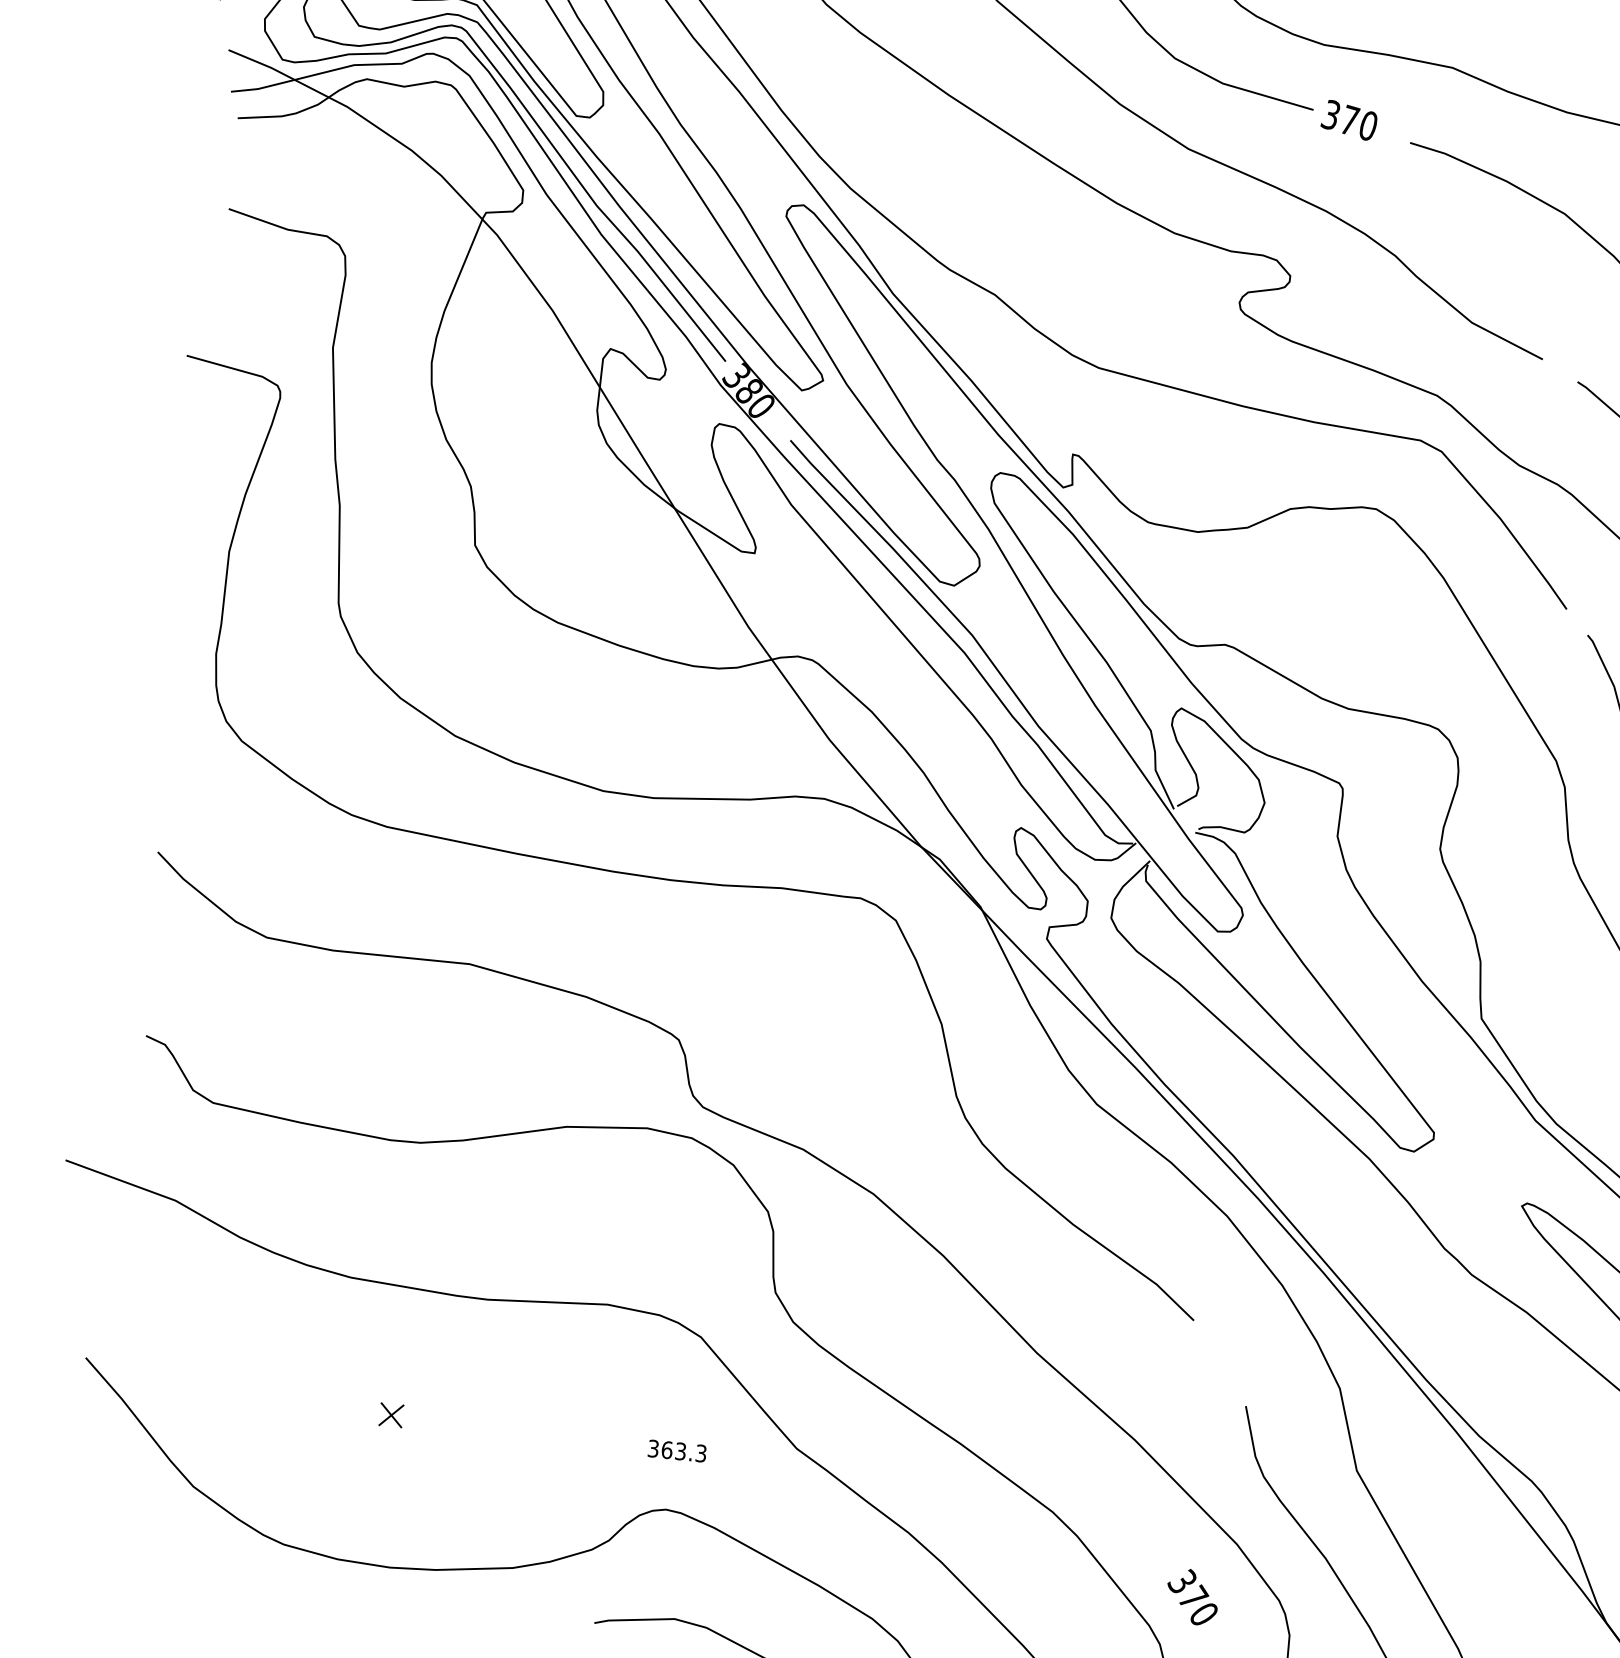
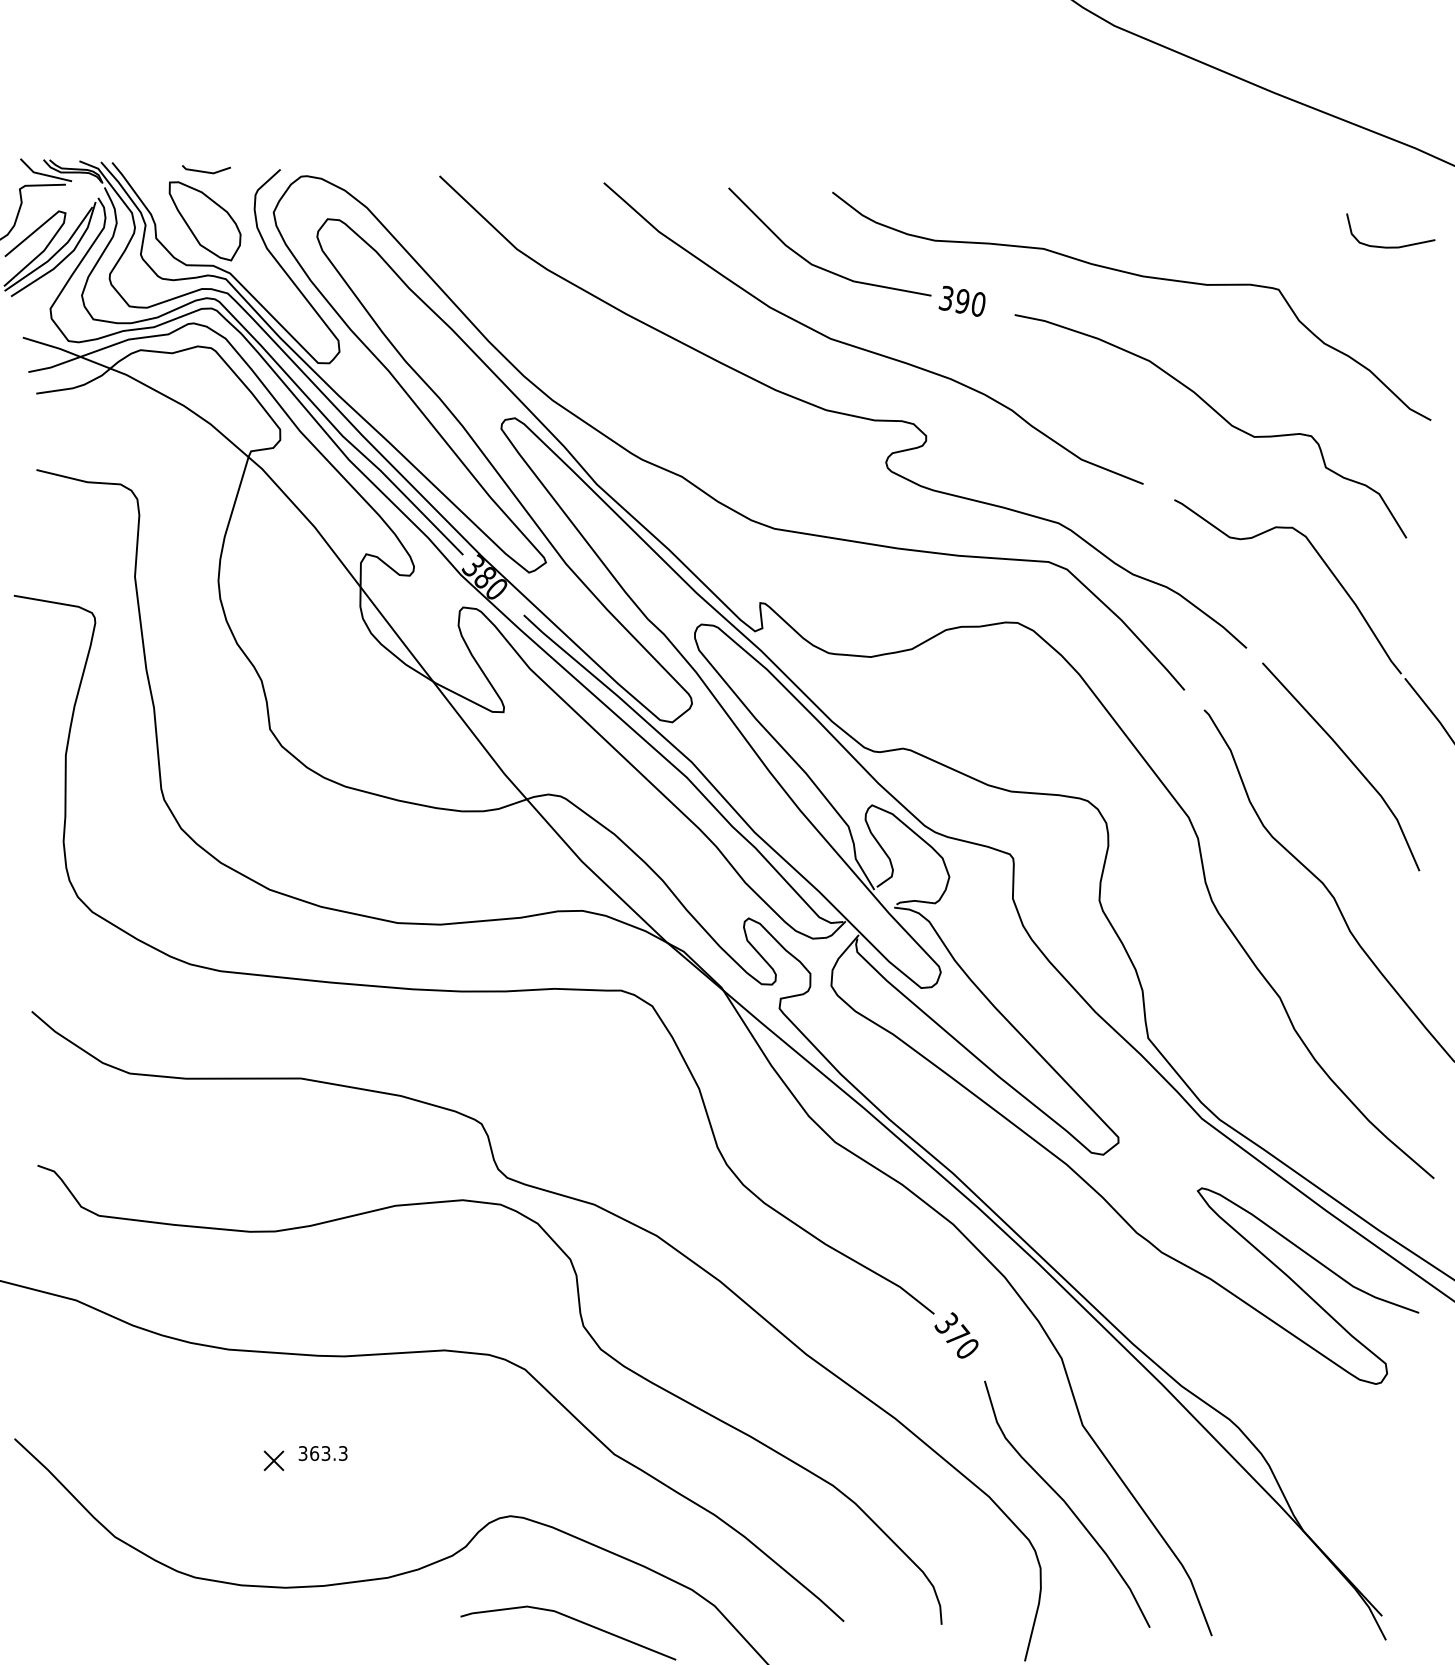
text: (1349, 119) -> (962, 300), 370 -> 390
text: (676, 1451) -> (322, 1453), moved
text: (1192, 1597) -> (956, 1335), moved

